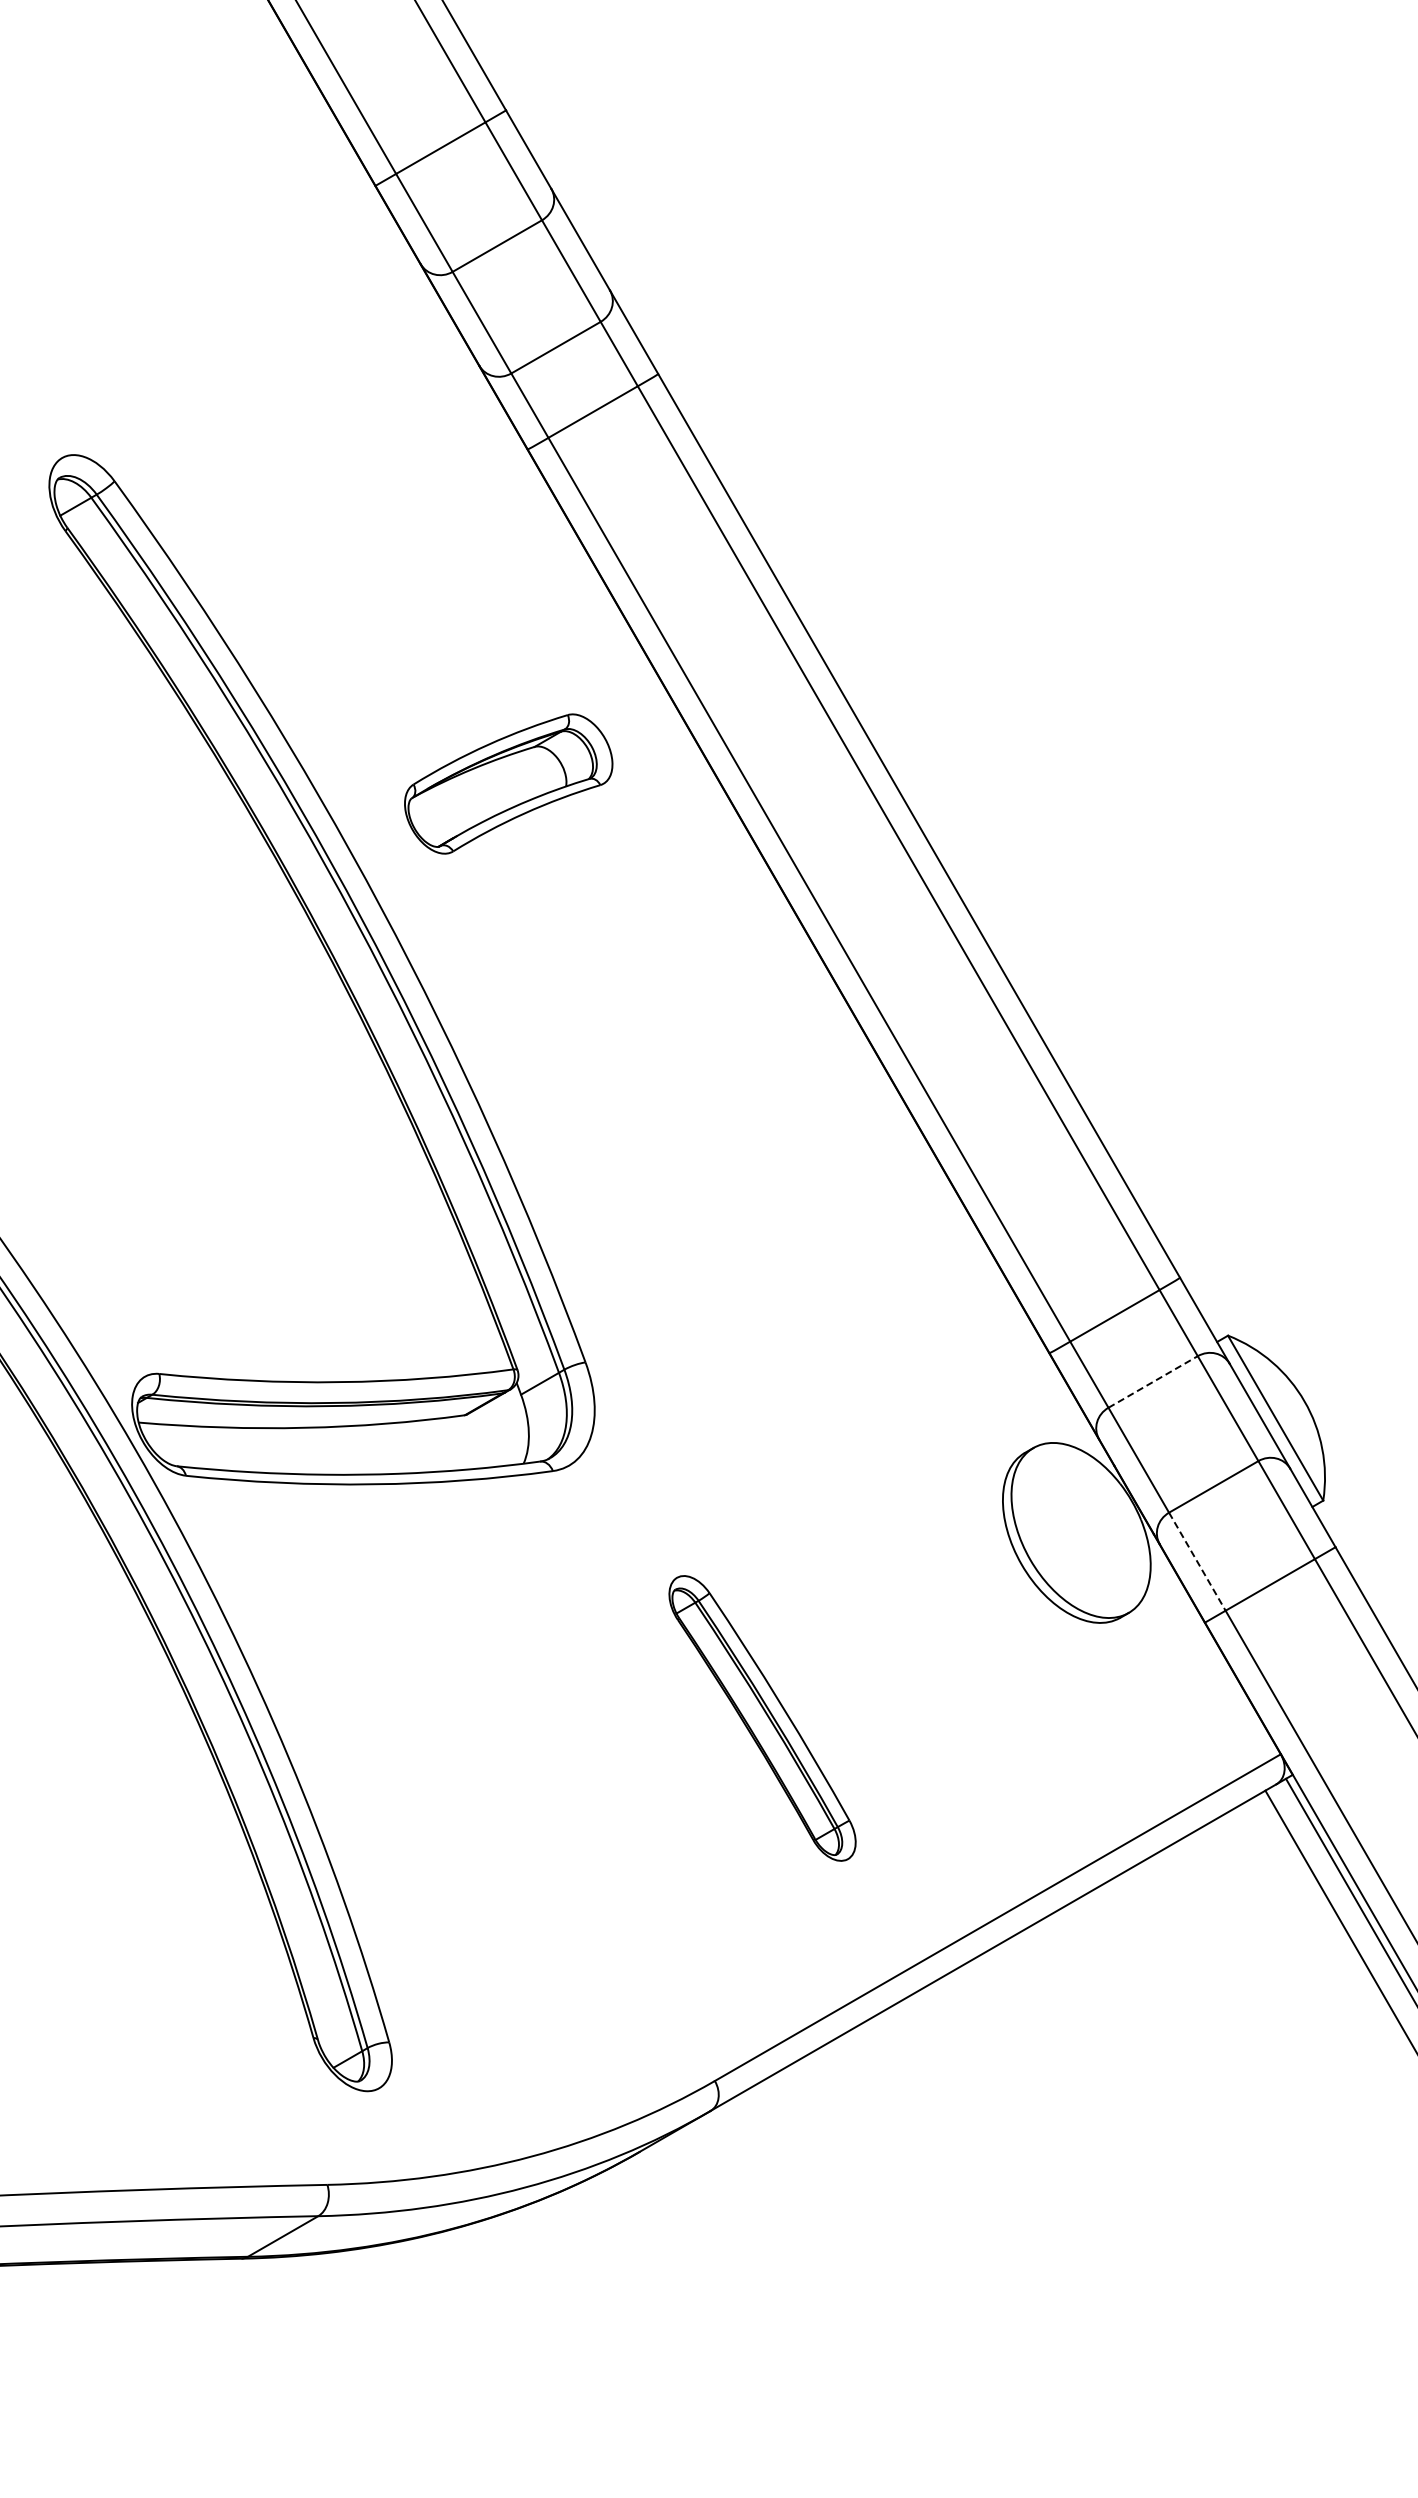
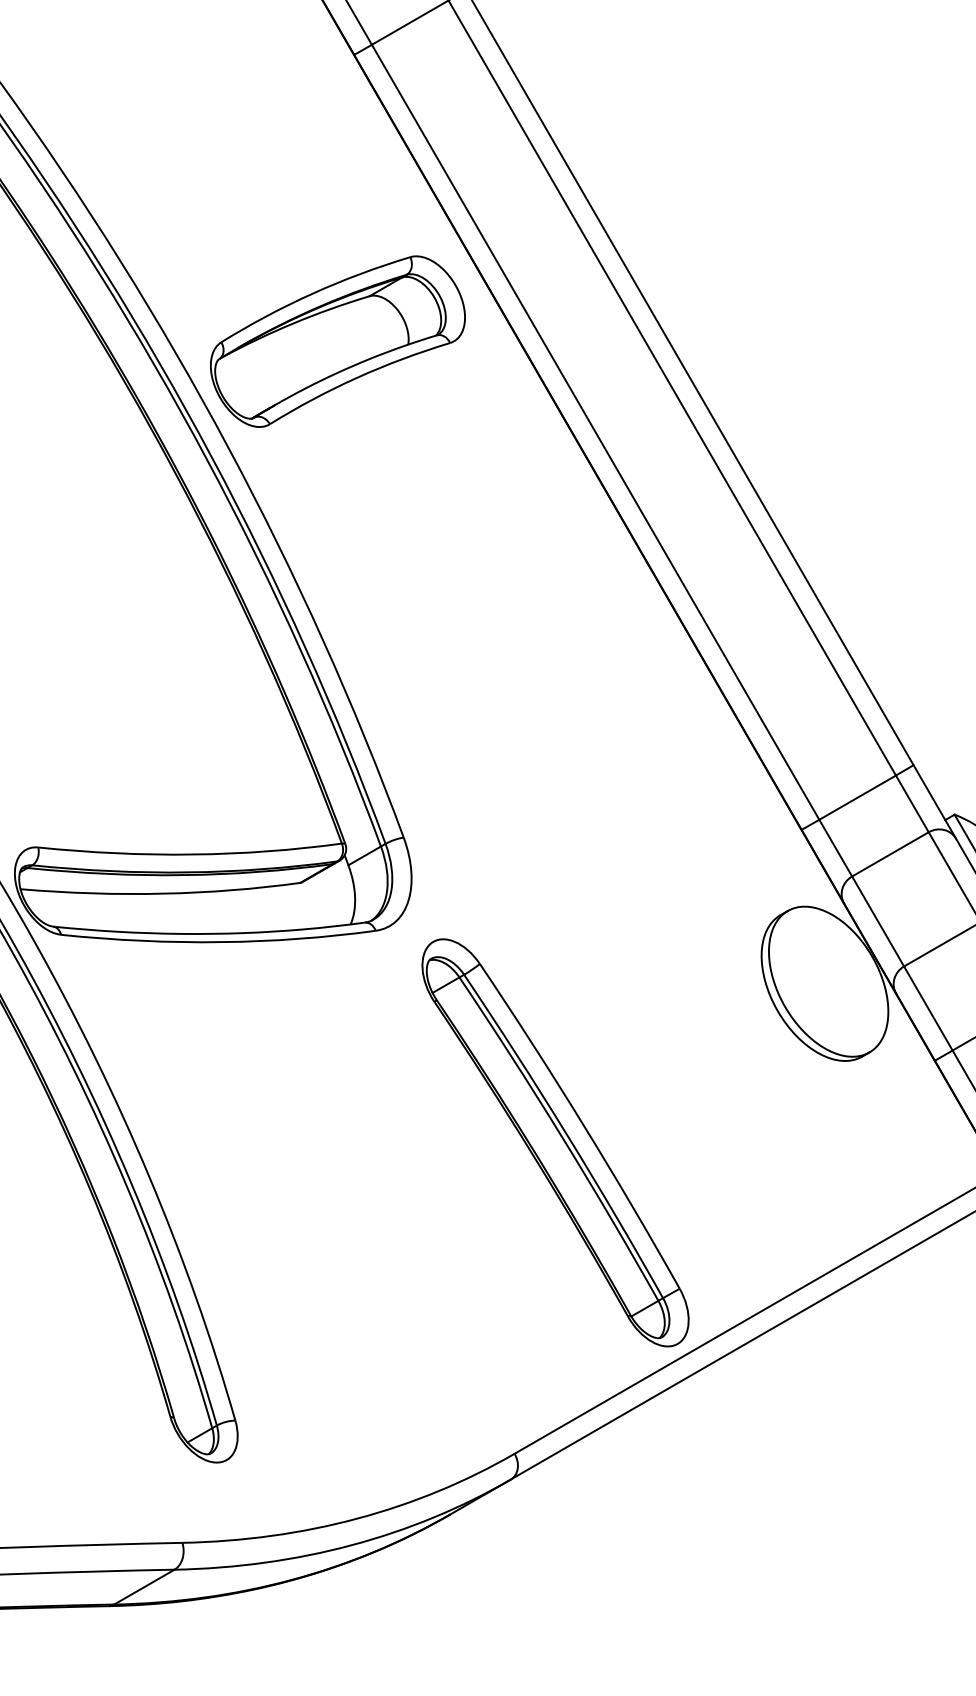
part: (508, 783) -> (337, 341), size x1.43
line: (1153, 1381) -> (890, 853), dashed -> solid
line: (1197, 1561) -> (928, 1008), dashed -> solid
part: (762, 1718) -> (555, 1142), size x1.67

